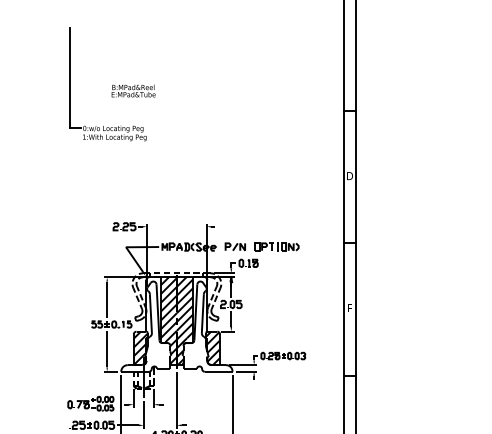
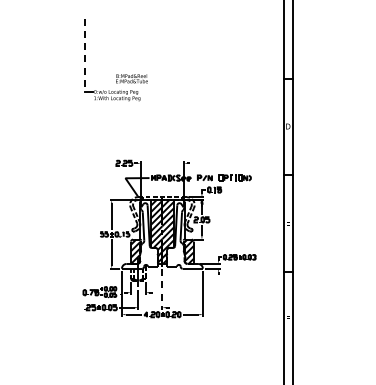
line: (69, 78) -> (84, 55), solid -> dashed
text: (132, 90) -> (131, 78), moved
line: (177, 401) -> (162, 290), solid -> dashed

